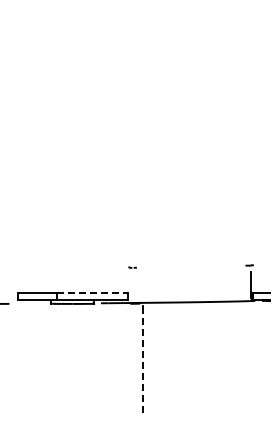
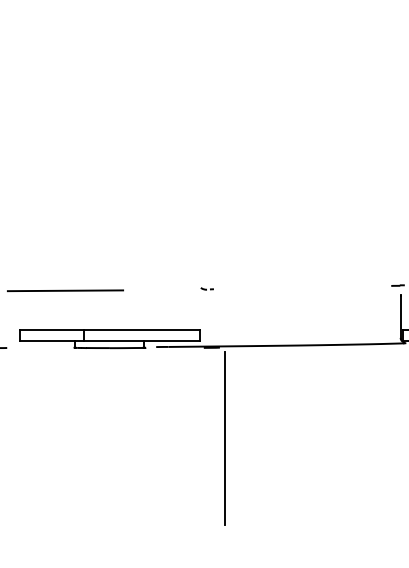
line: (44, 268) -> (64, 290), added
line: (92, 292) -> (142, 329), dashed -> solid
line: (143, 360) -> (225, 440), dashed -> solid

